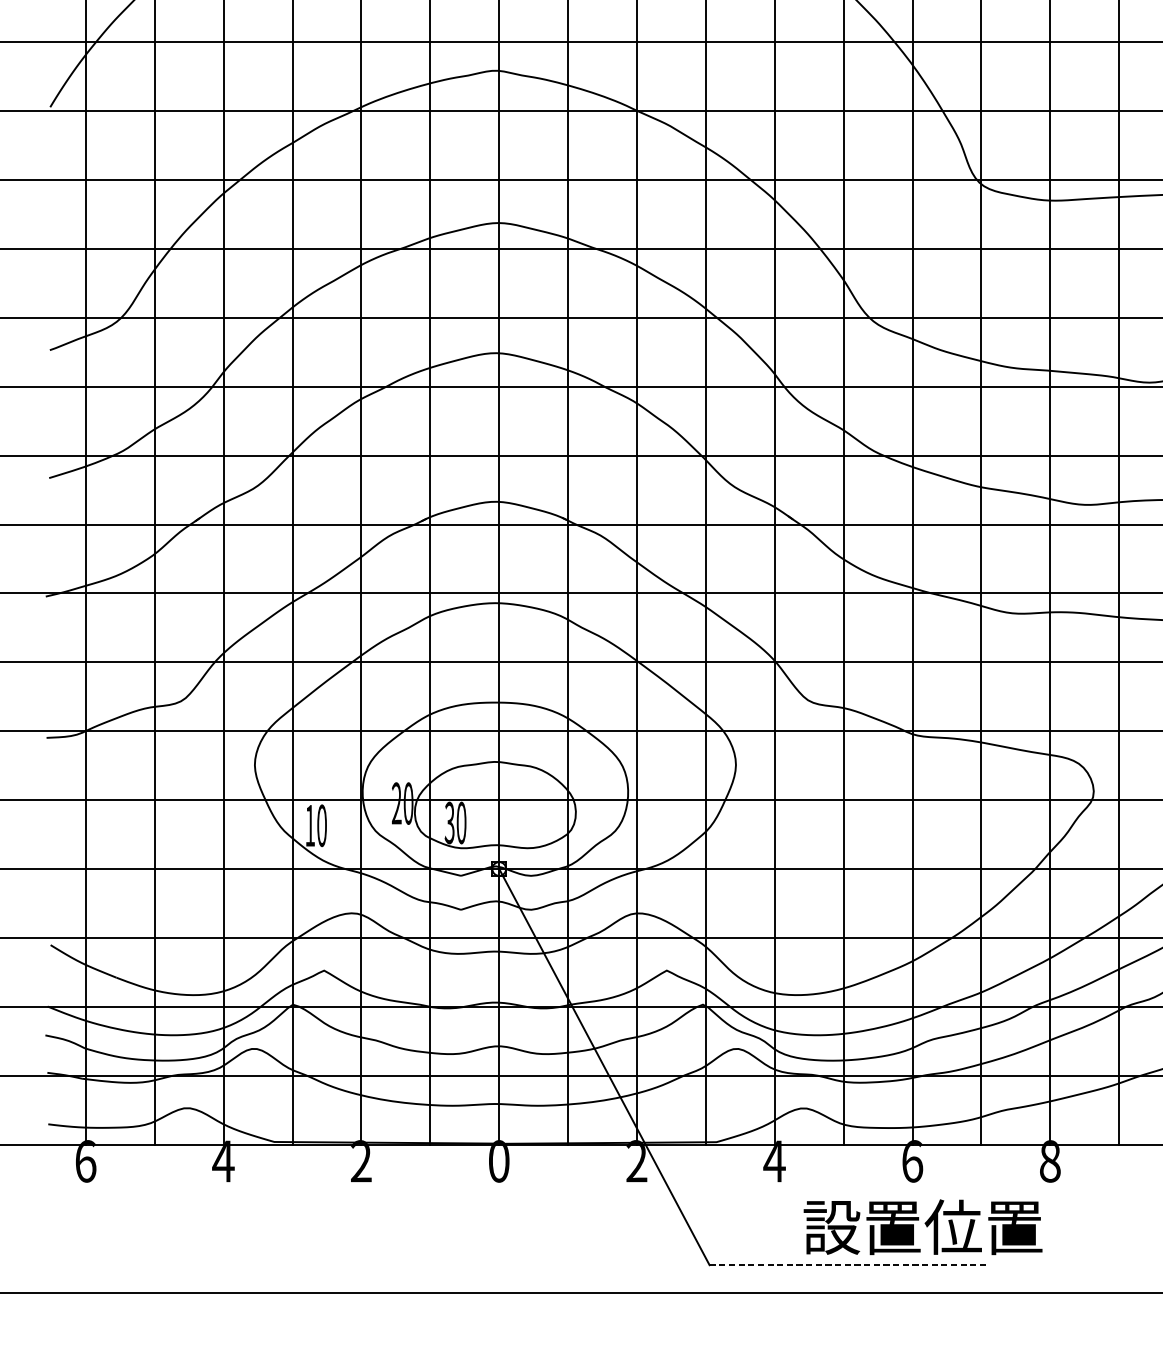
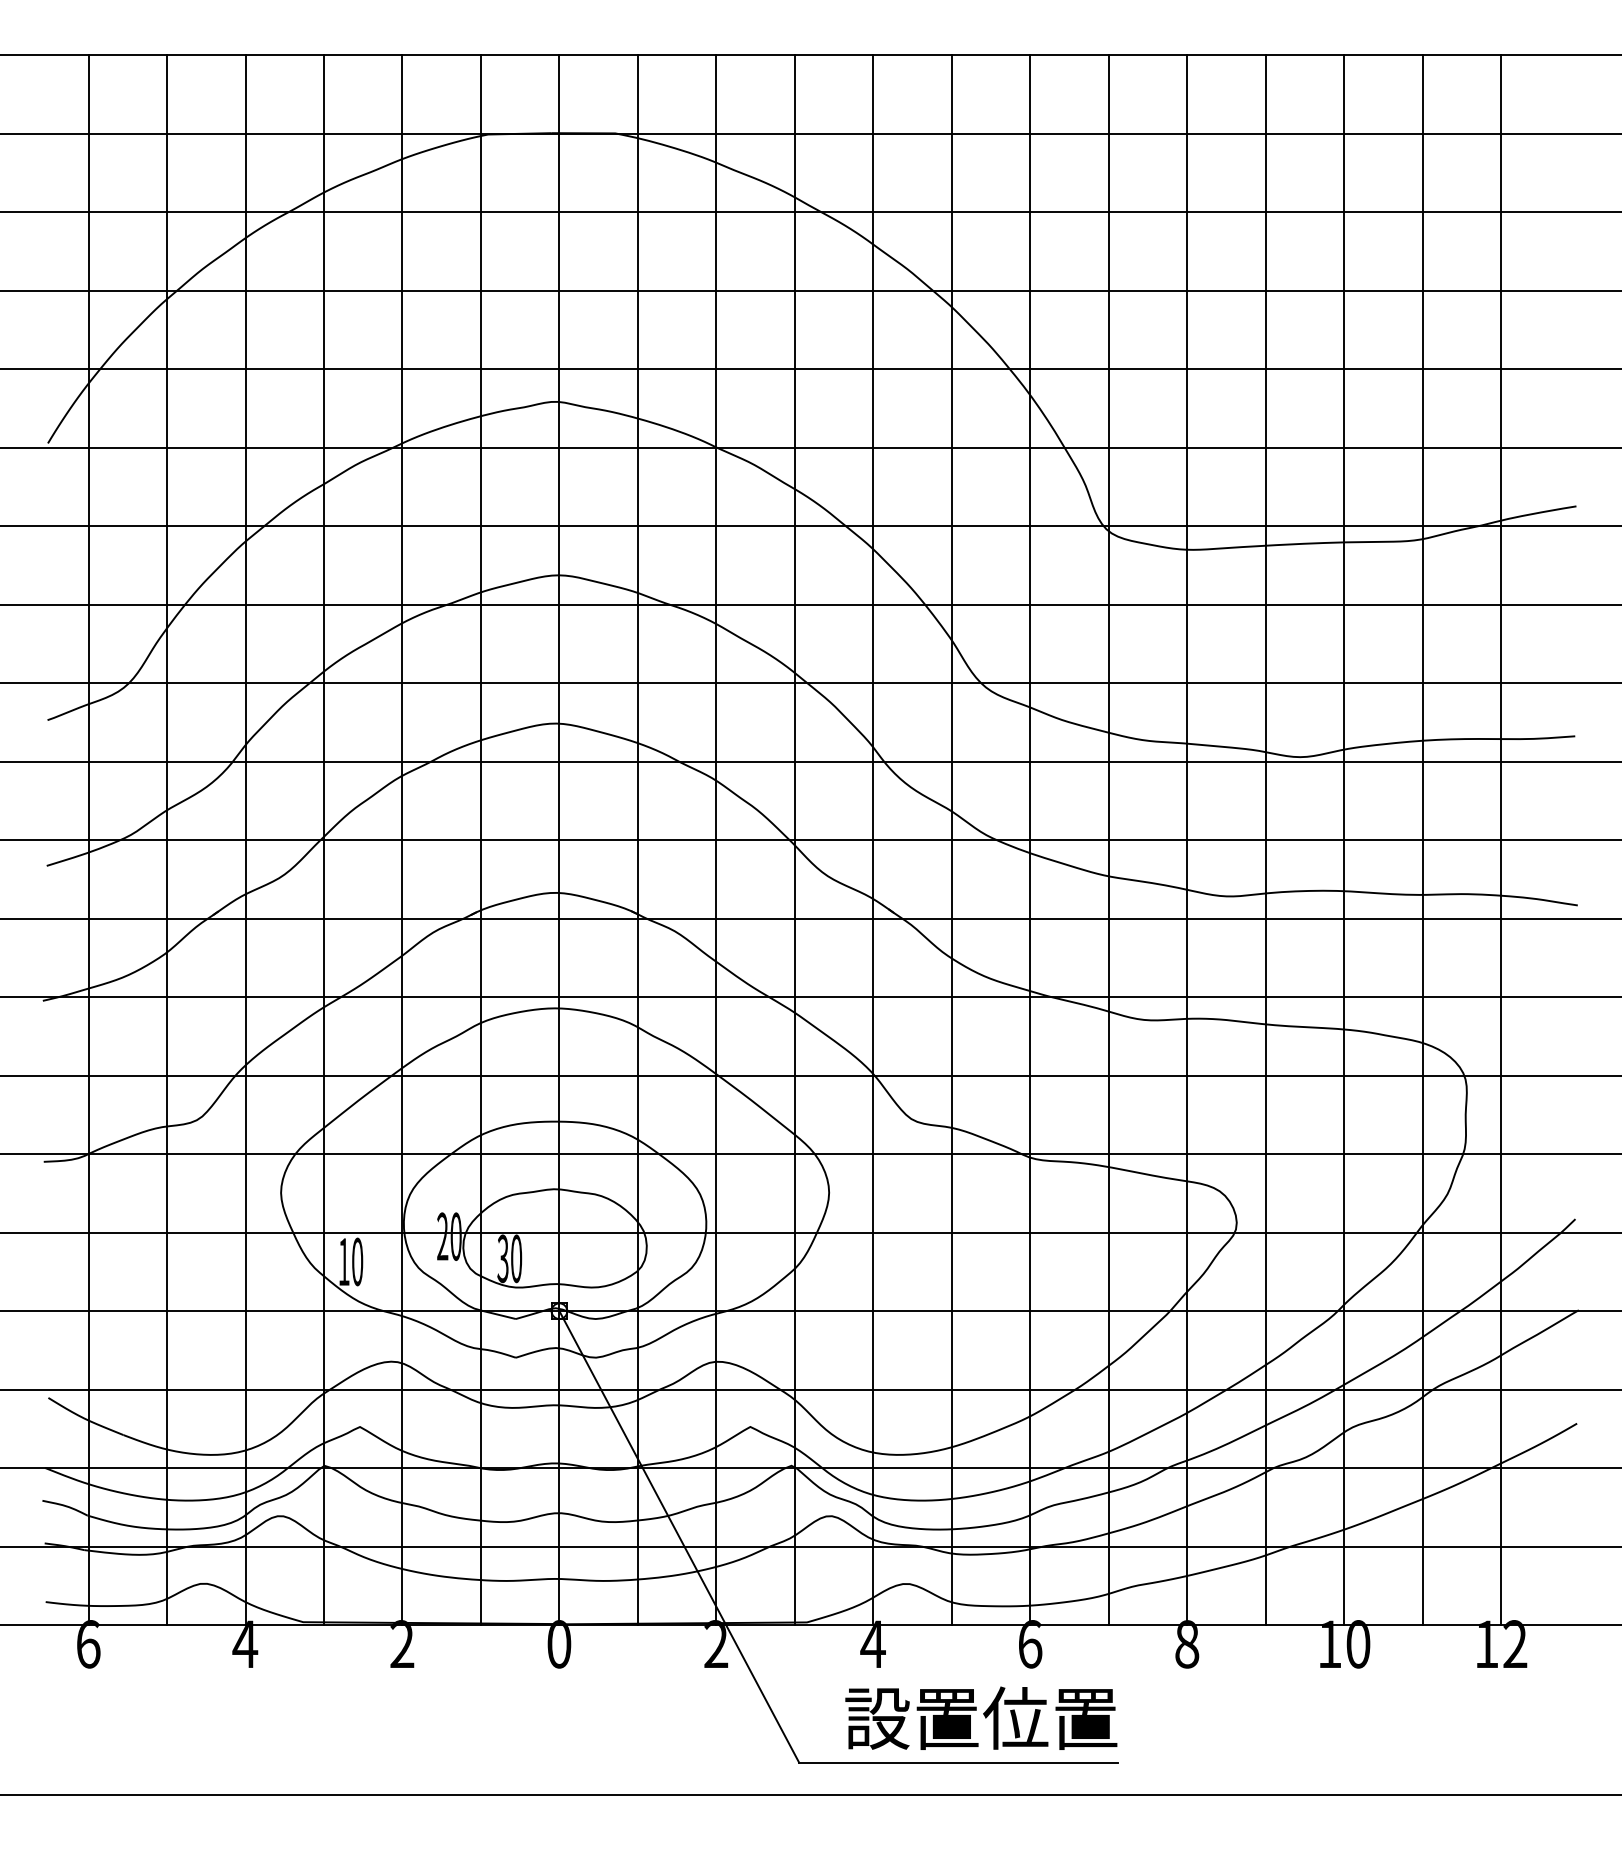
text: (923, 1226) -> (981, 1717), moved
line: (849, 1265) -> (958, 1762), dashed -> solid

